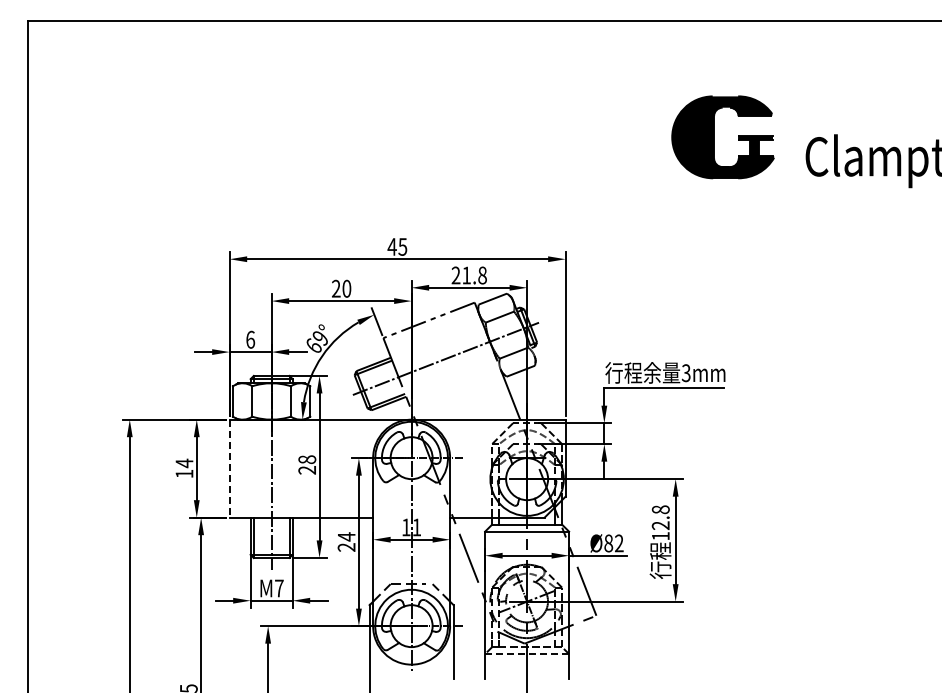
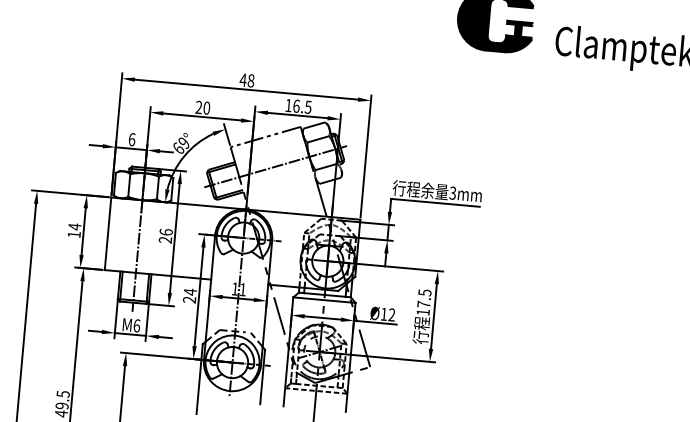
text: (402, 246) -> (250, 80), 45 -> 48
text: (468, 275) -> (297, 106), 21.8 -> 16.5
text: (307, 459) -> (166, 232), 28 -> 26
line: (229, 468) -> (107, 233), dashed -> solid
text: (660, 517) -> (424, 298), 12.8 -> 17.5
text: (608, 543) -> (383, 314), Ø82 -> Ø12
text: (279, 588) -> (137, 325), M7 -> M6

